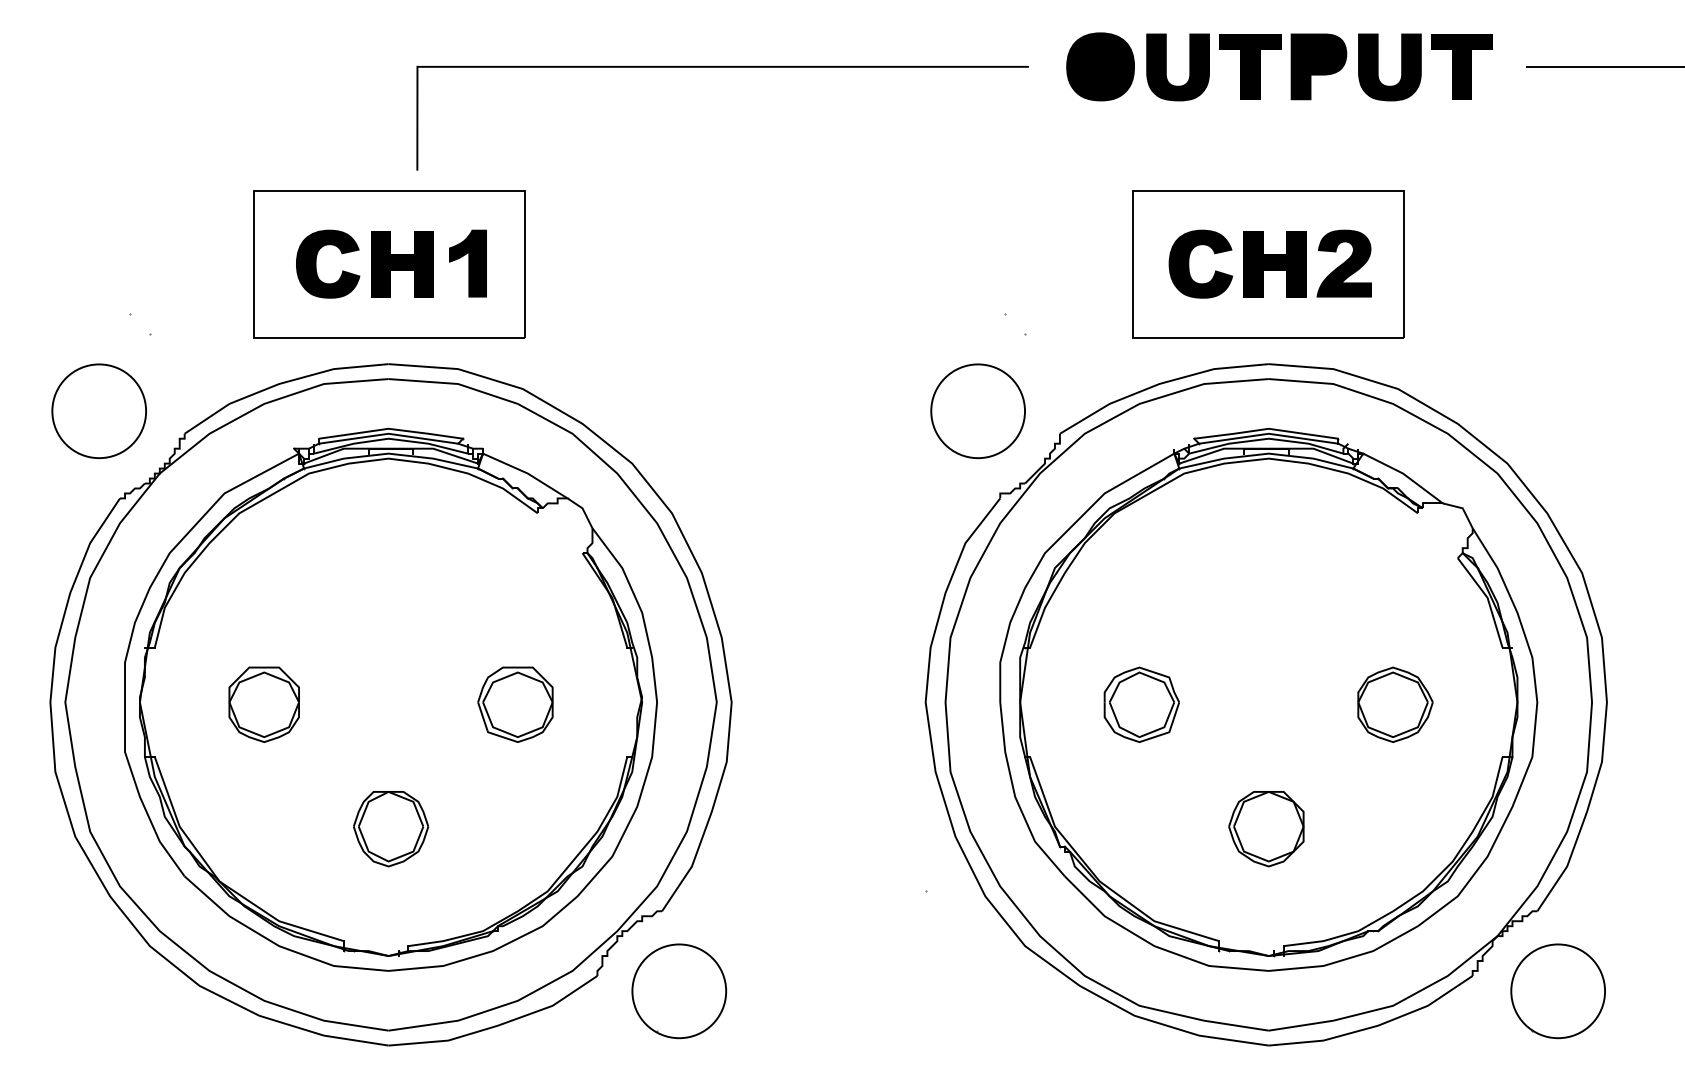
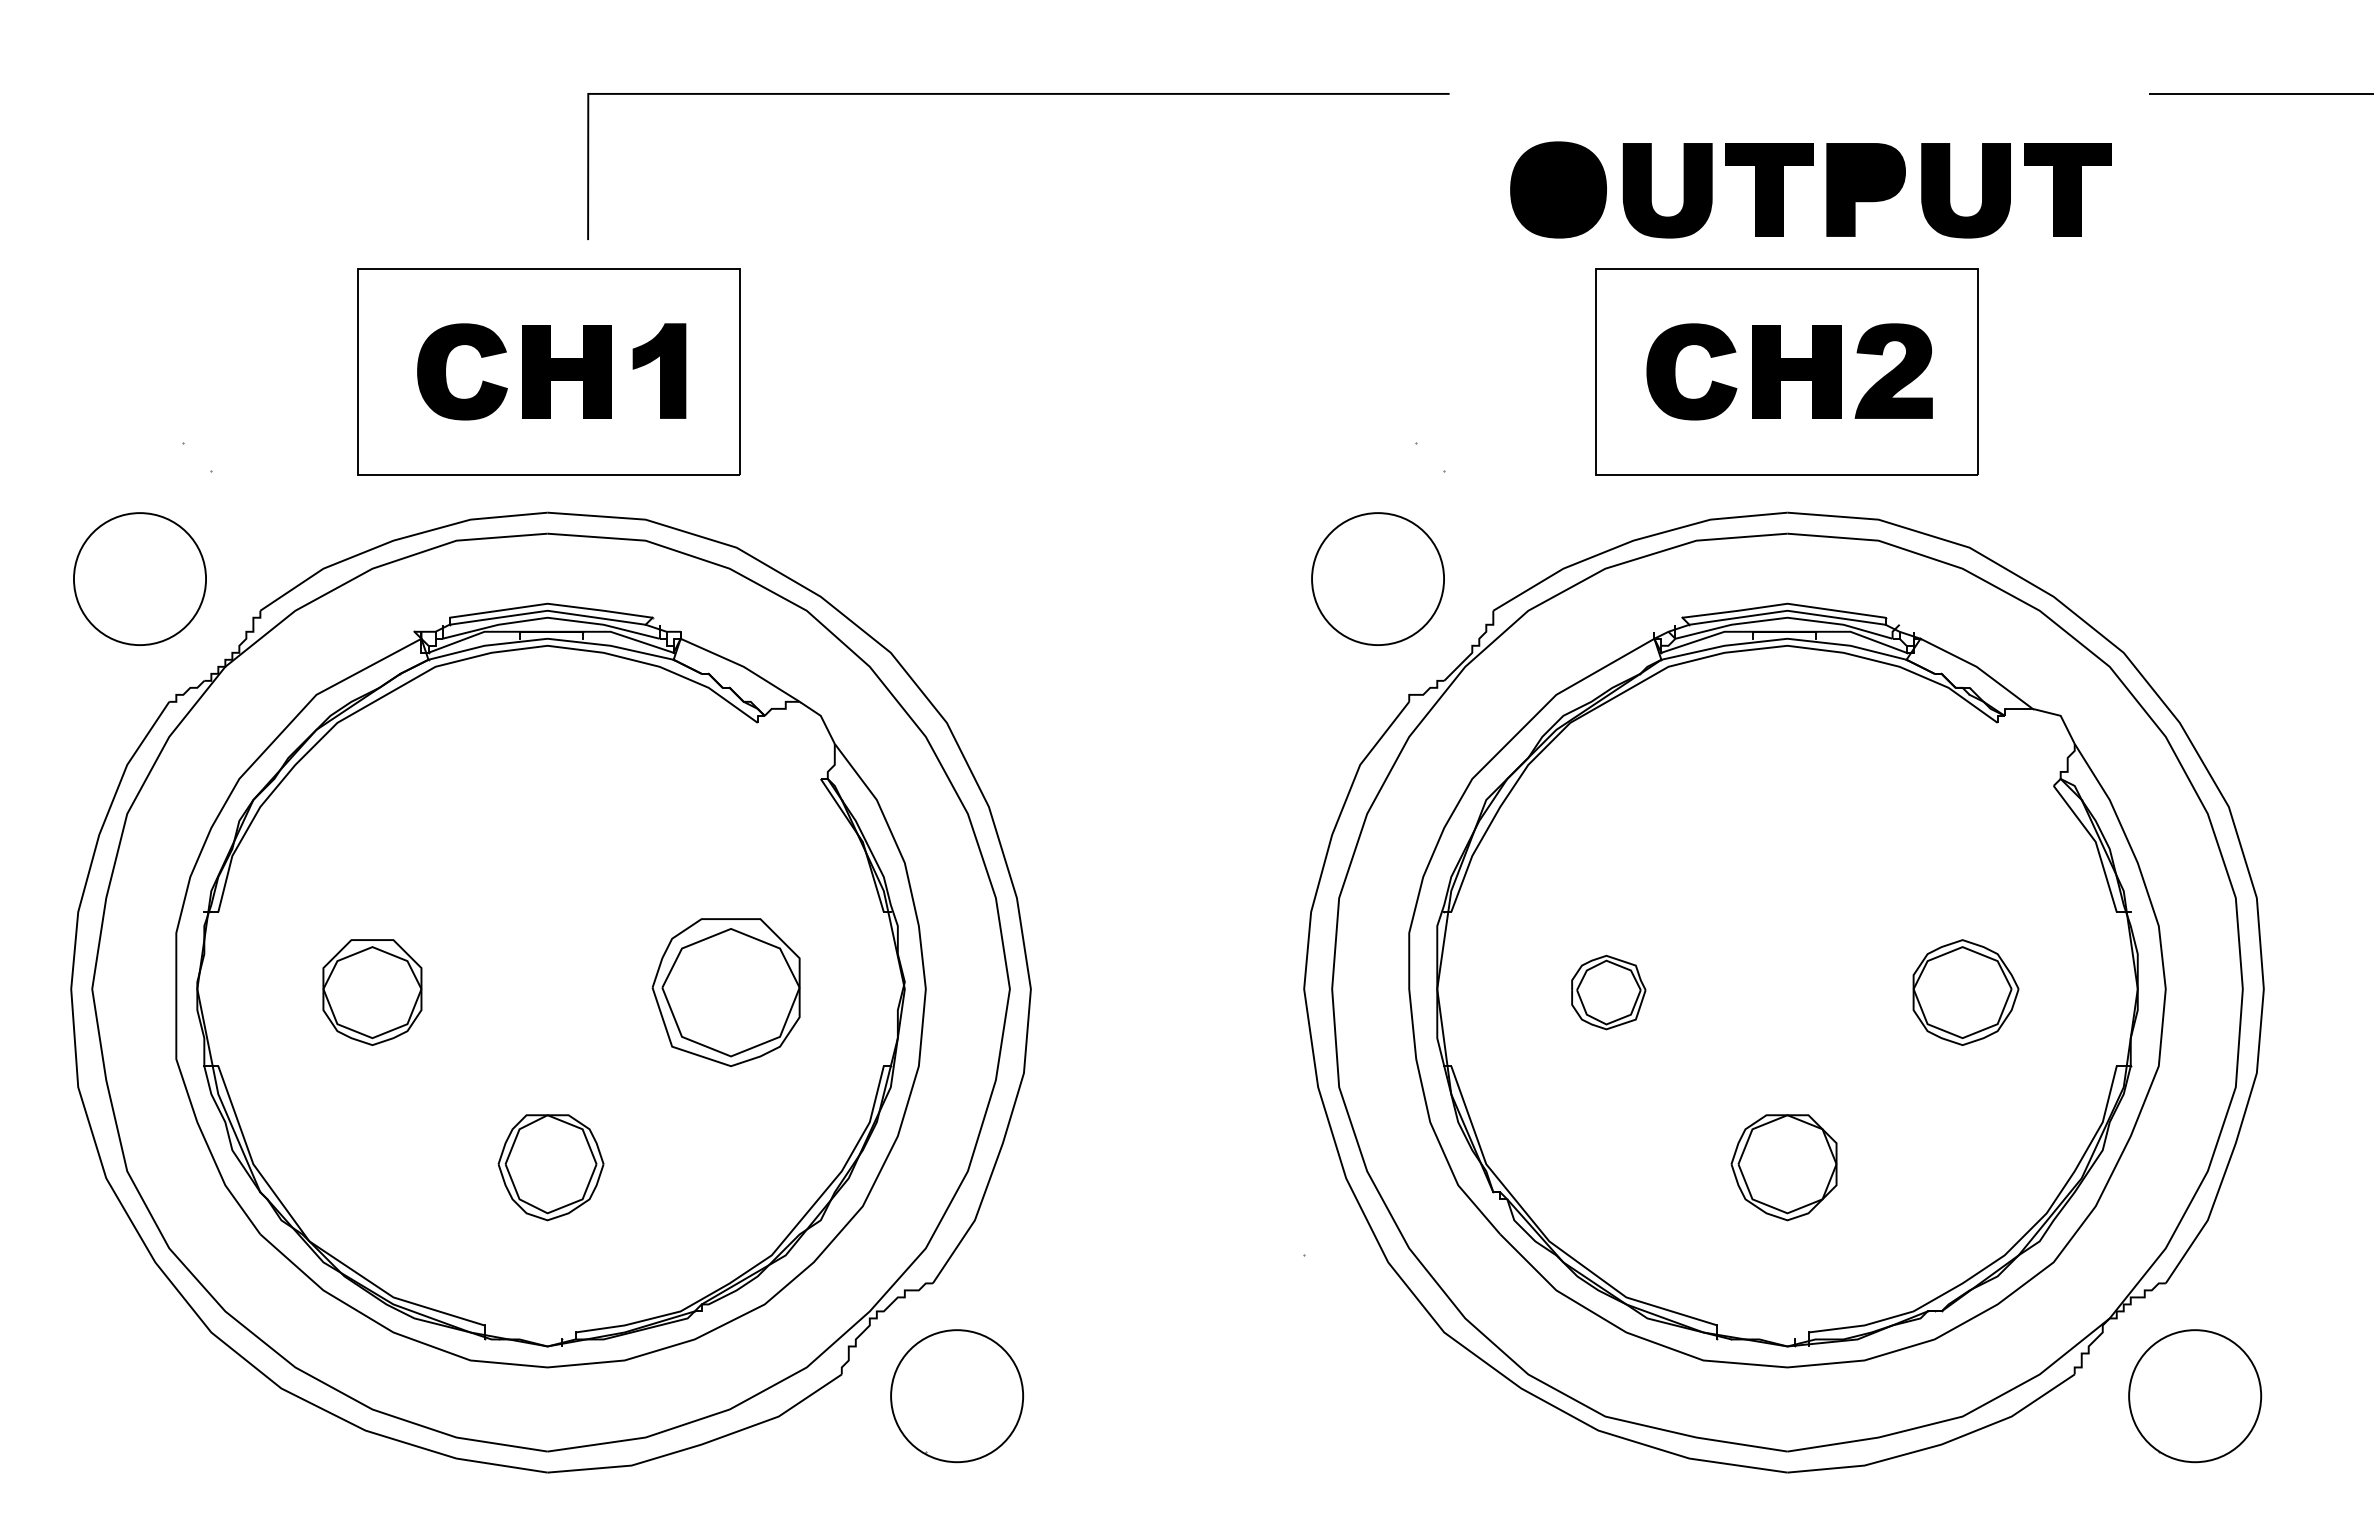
part: (1290, 66) -> (1826, 189), moved
part: (515, 704) -> (726, 992), size x1.4
part: (1141, 704) -> (1608, 992), size x0.7

